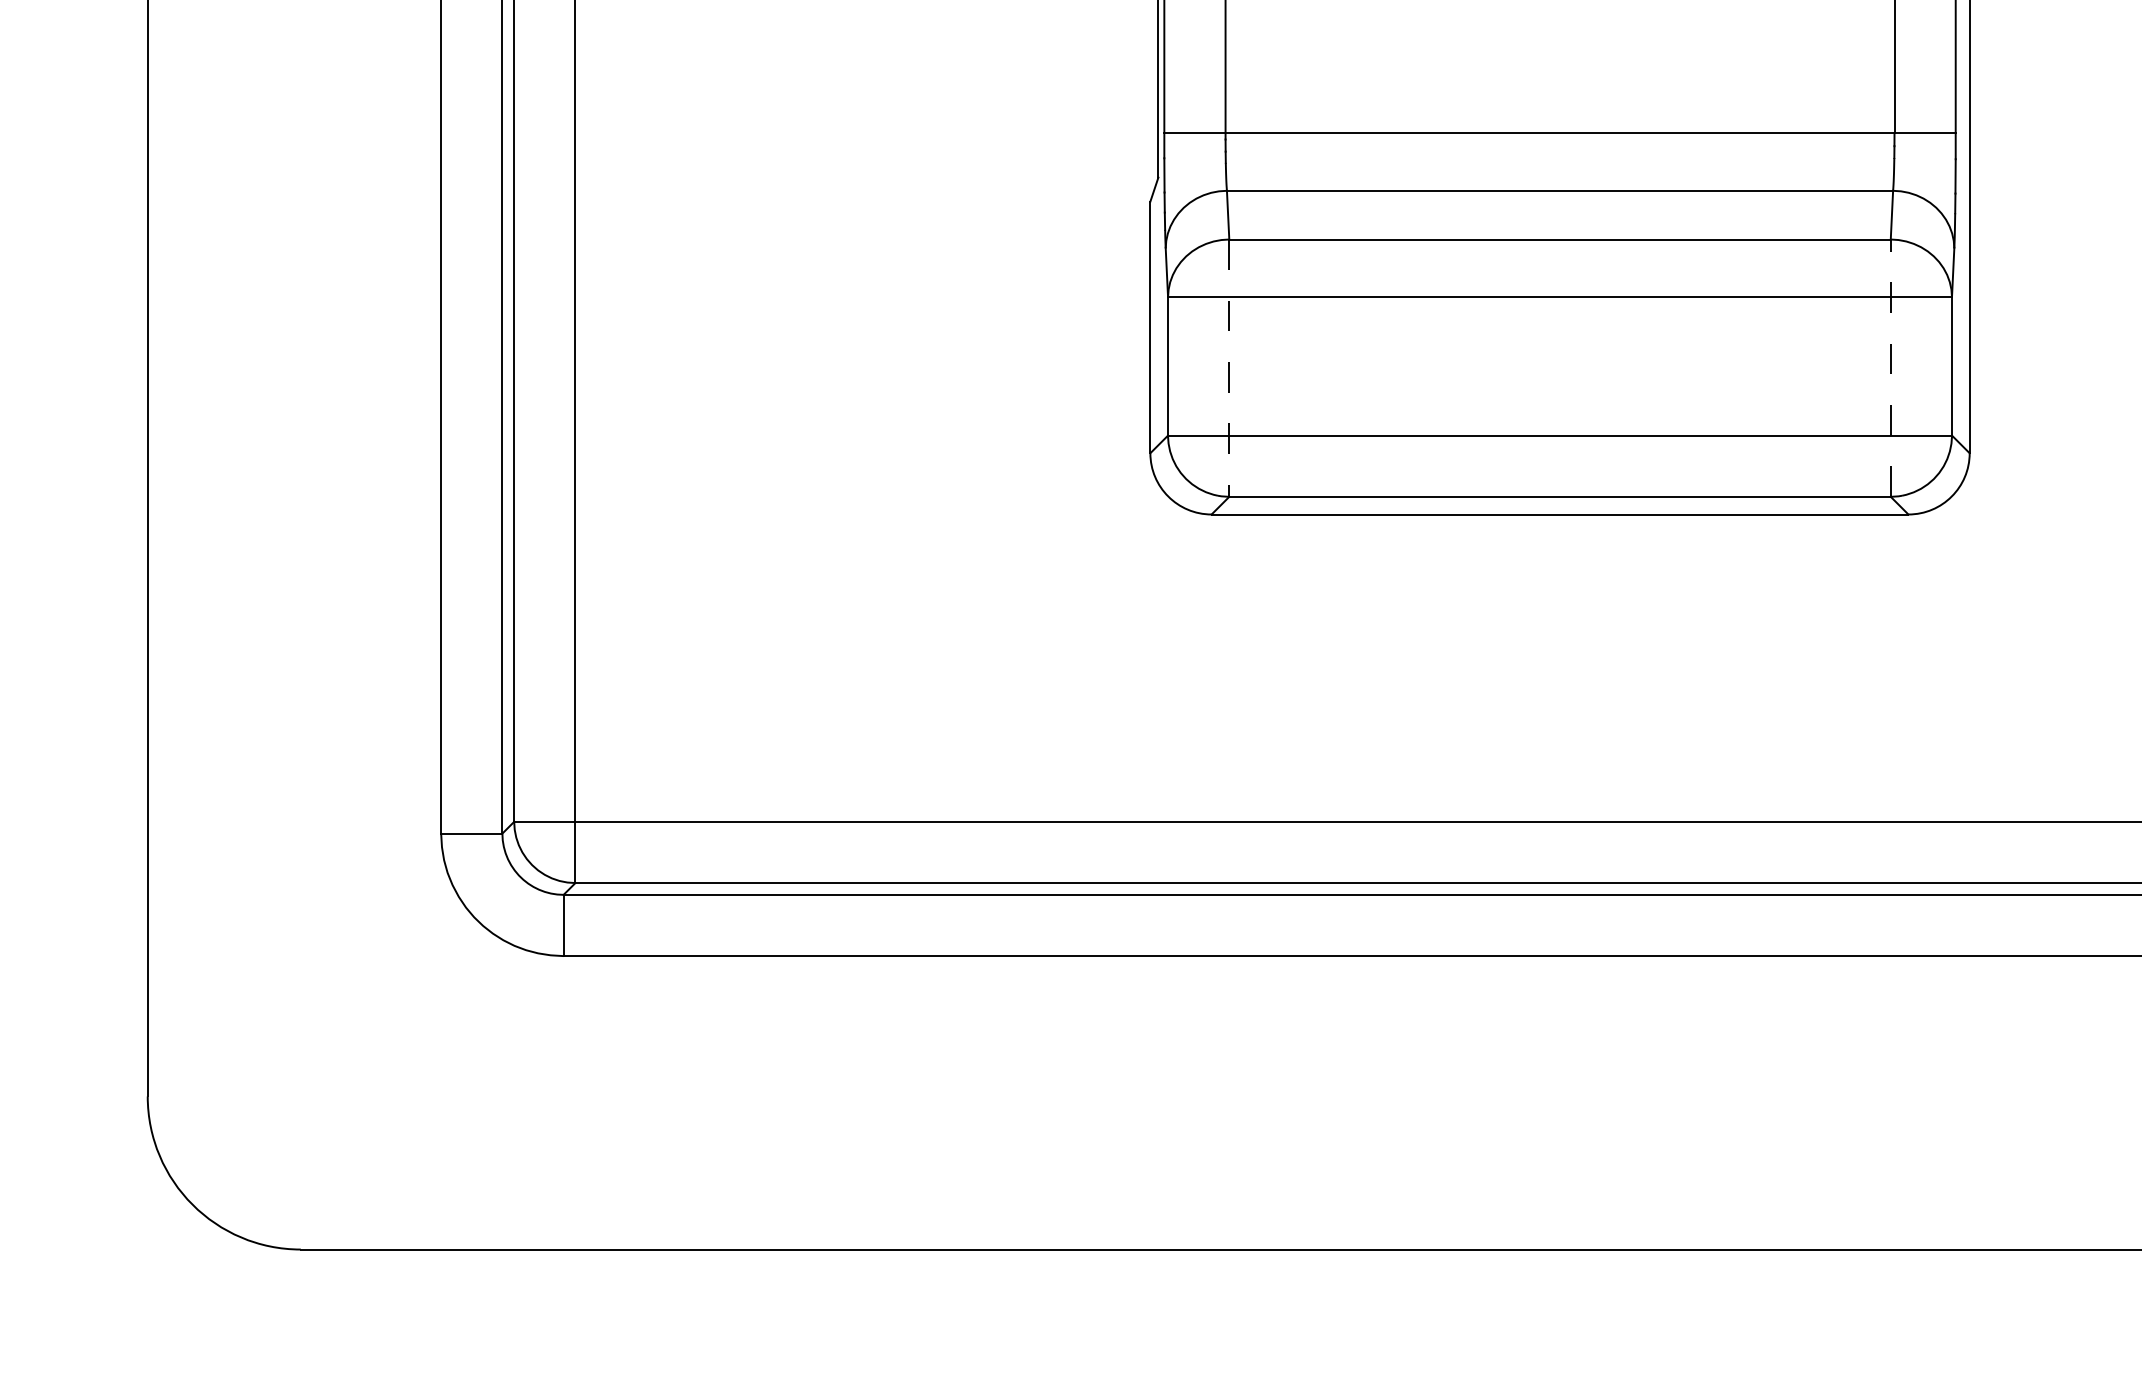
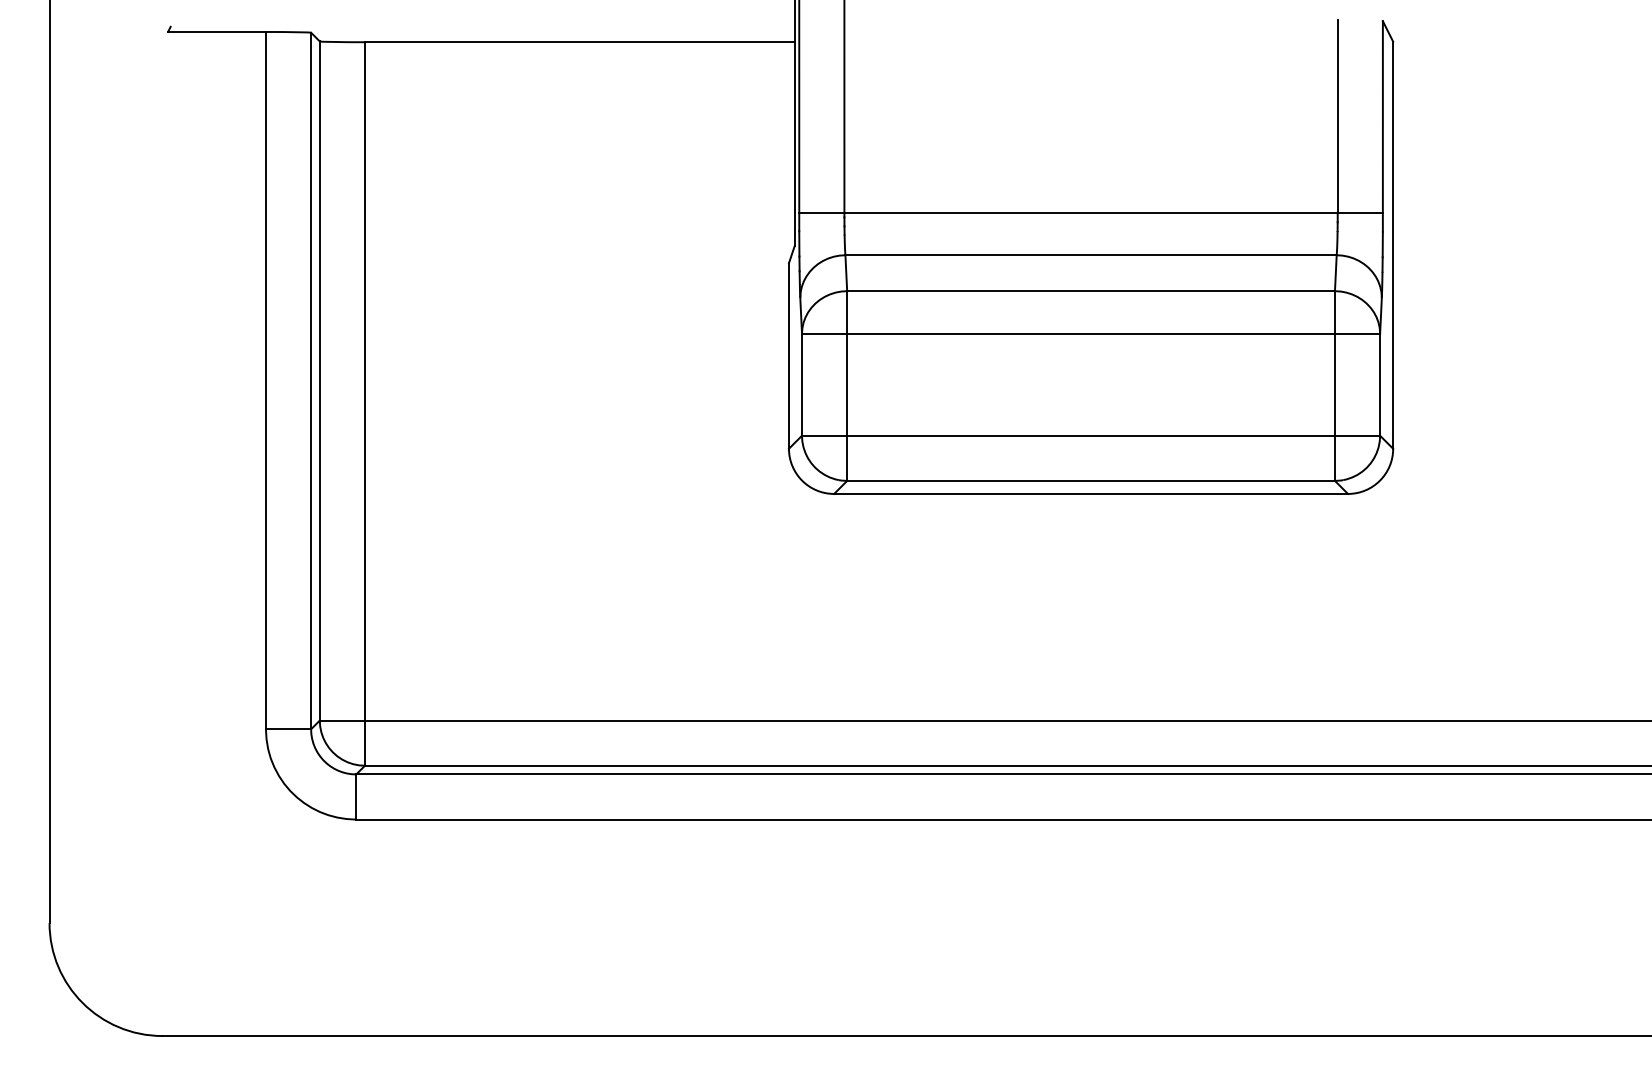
line: (1229, 368) -> (847, 386), dashed -> solid
line: (1890, 368) -> (1334, 386), dashed -> solid

